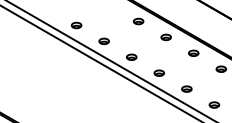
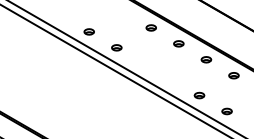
part: (131, 57) -> (144, 63), removed
part: (158, 73) -> (171, 79), removed

